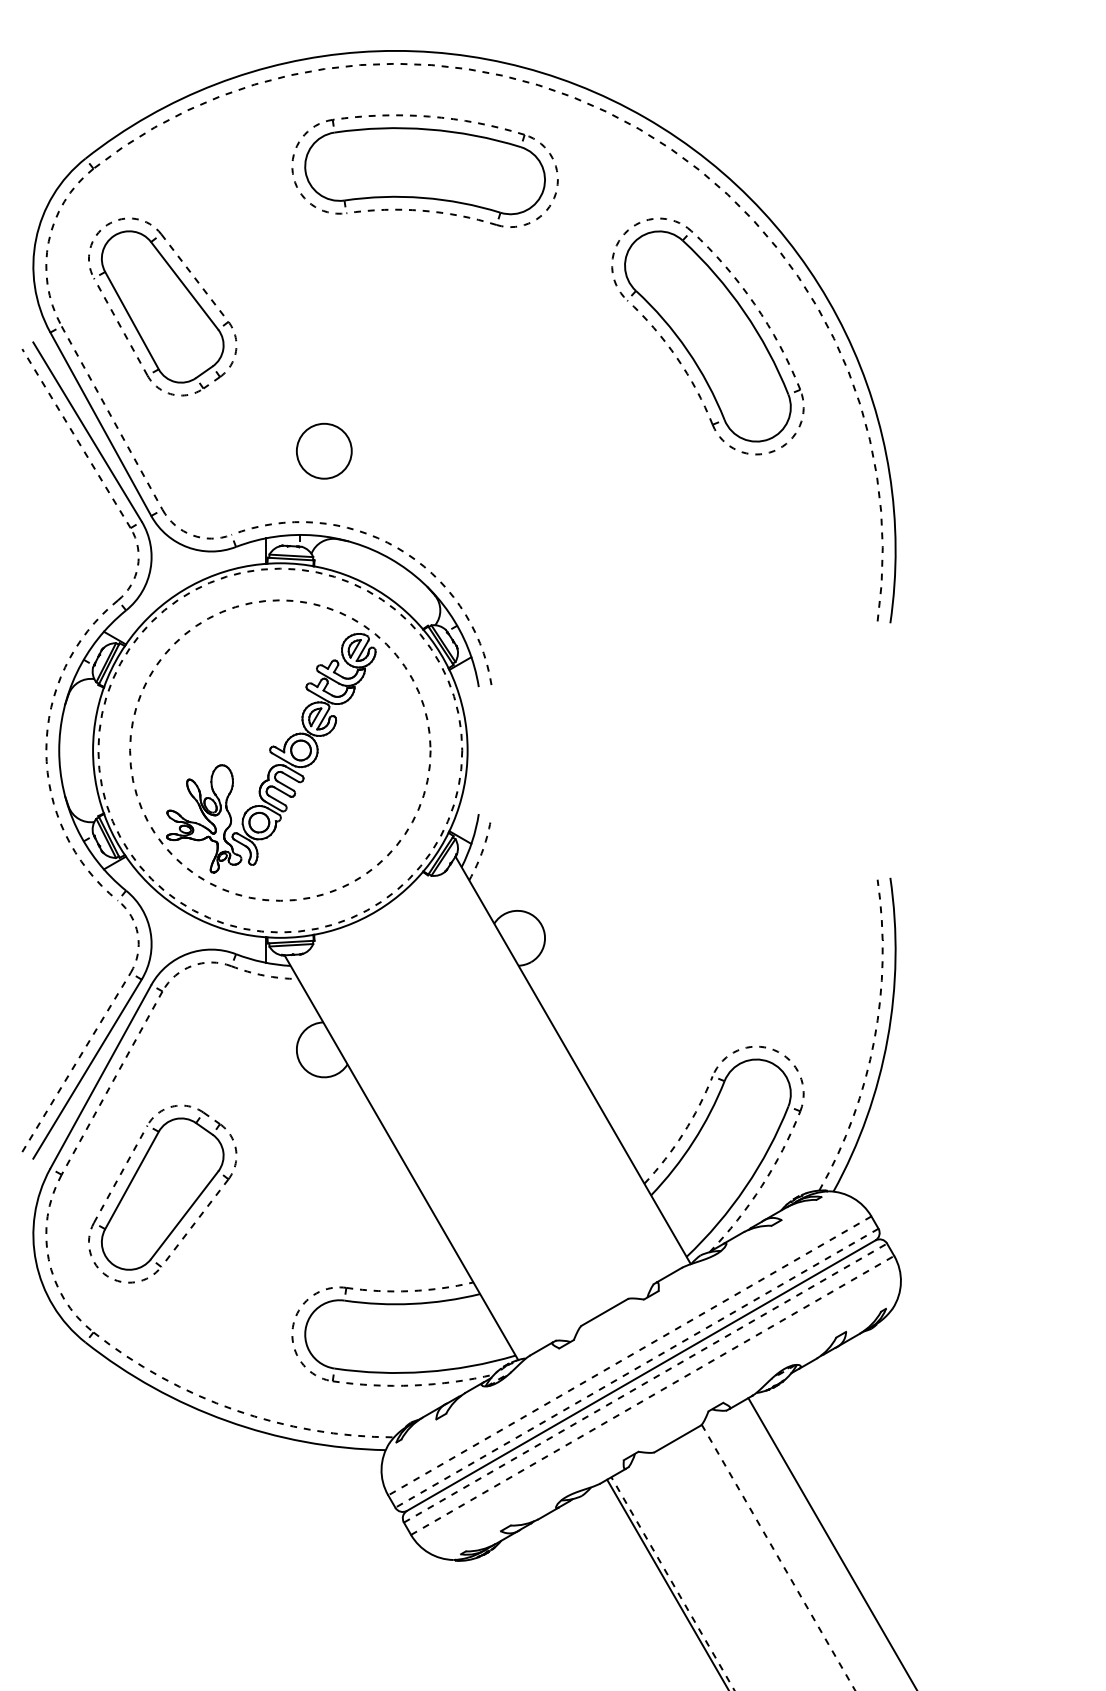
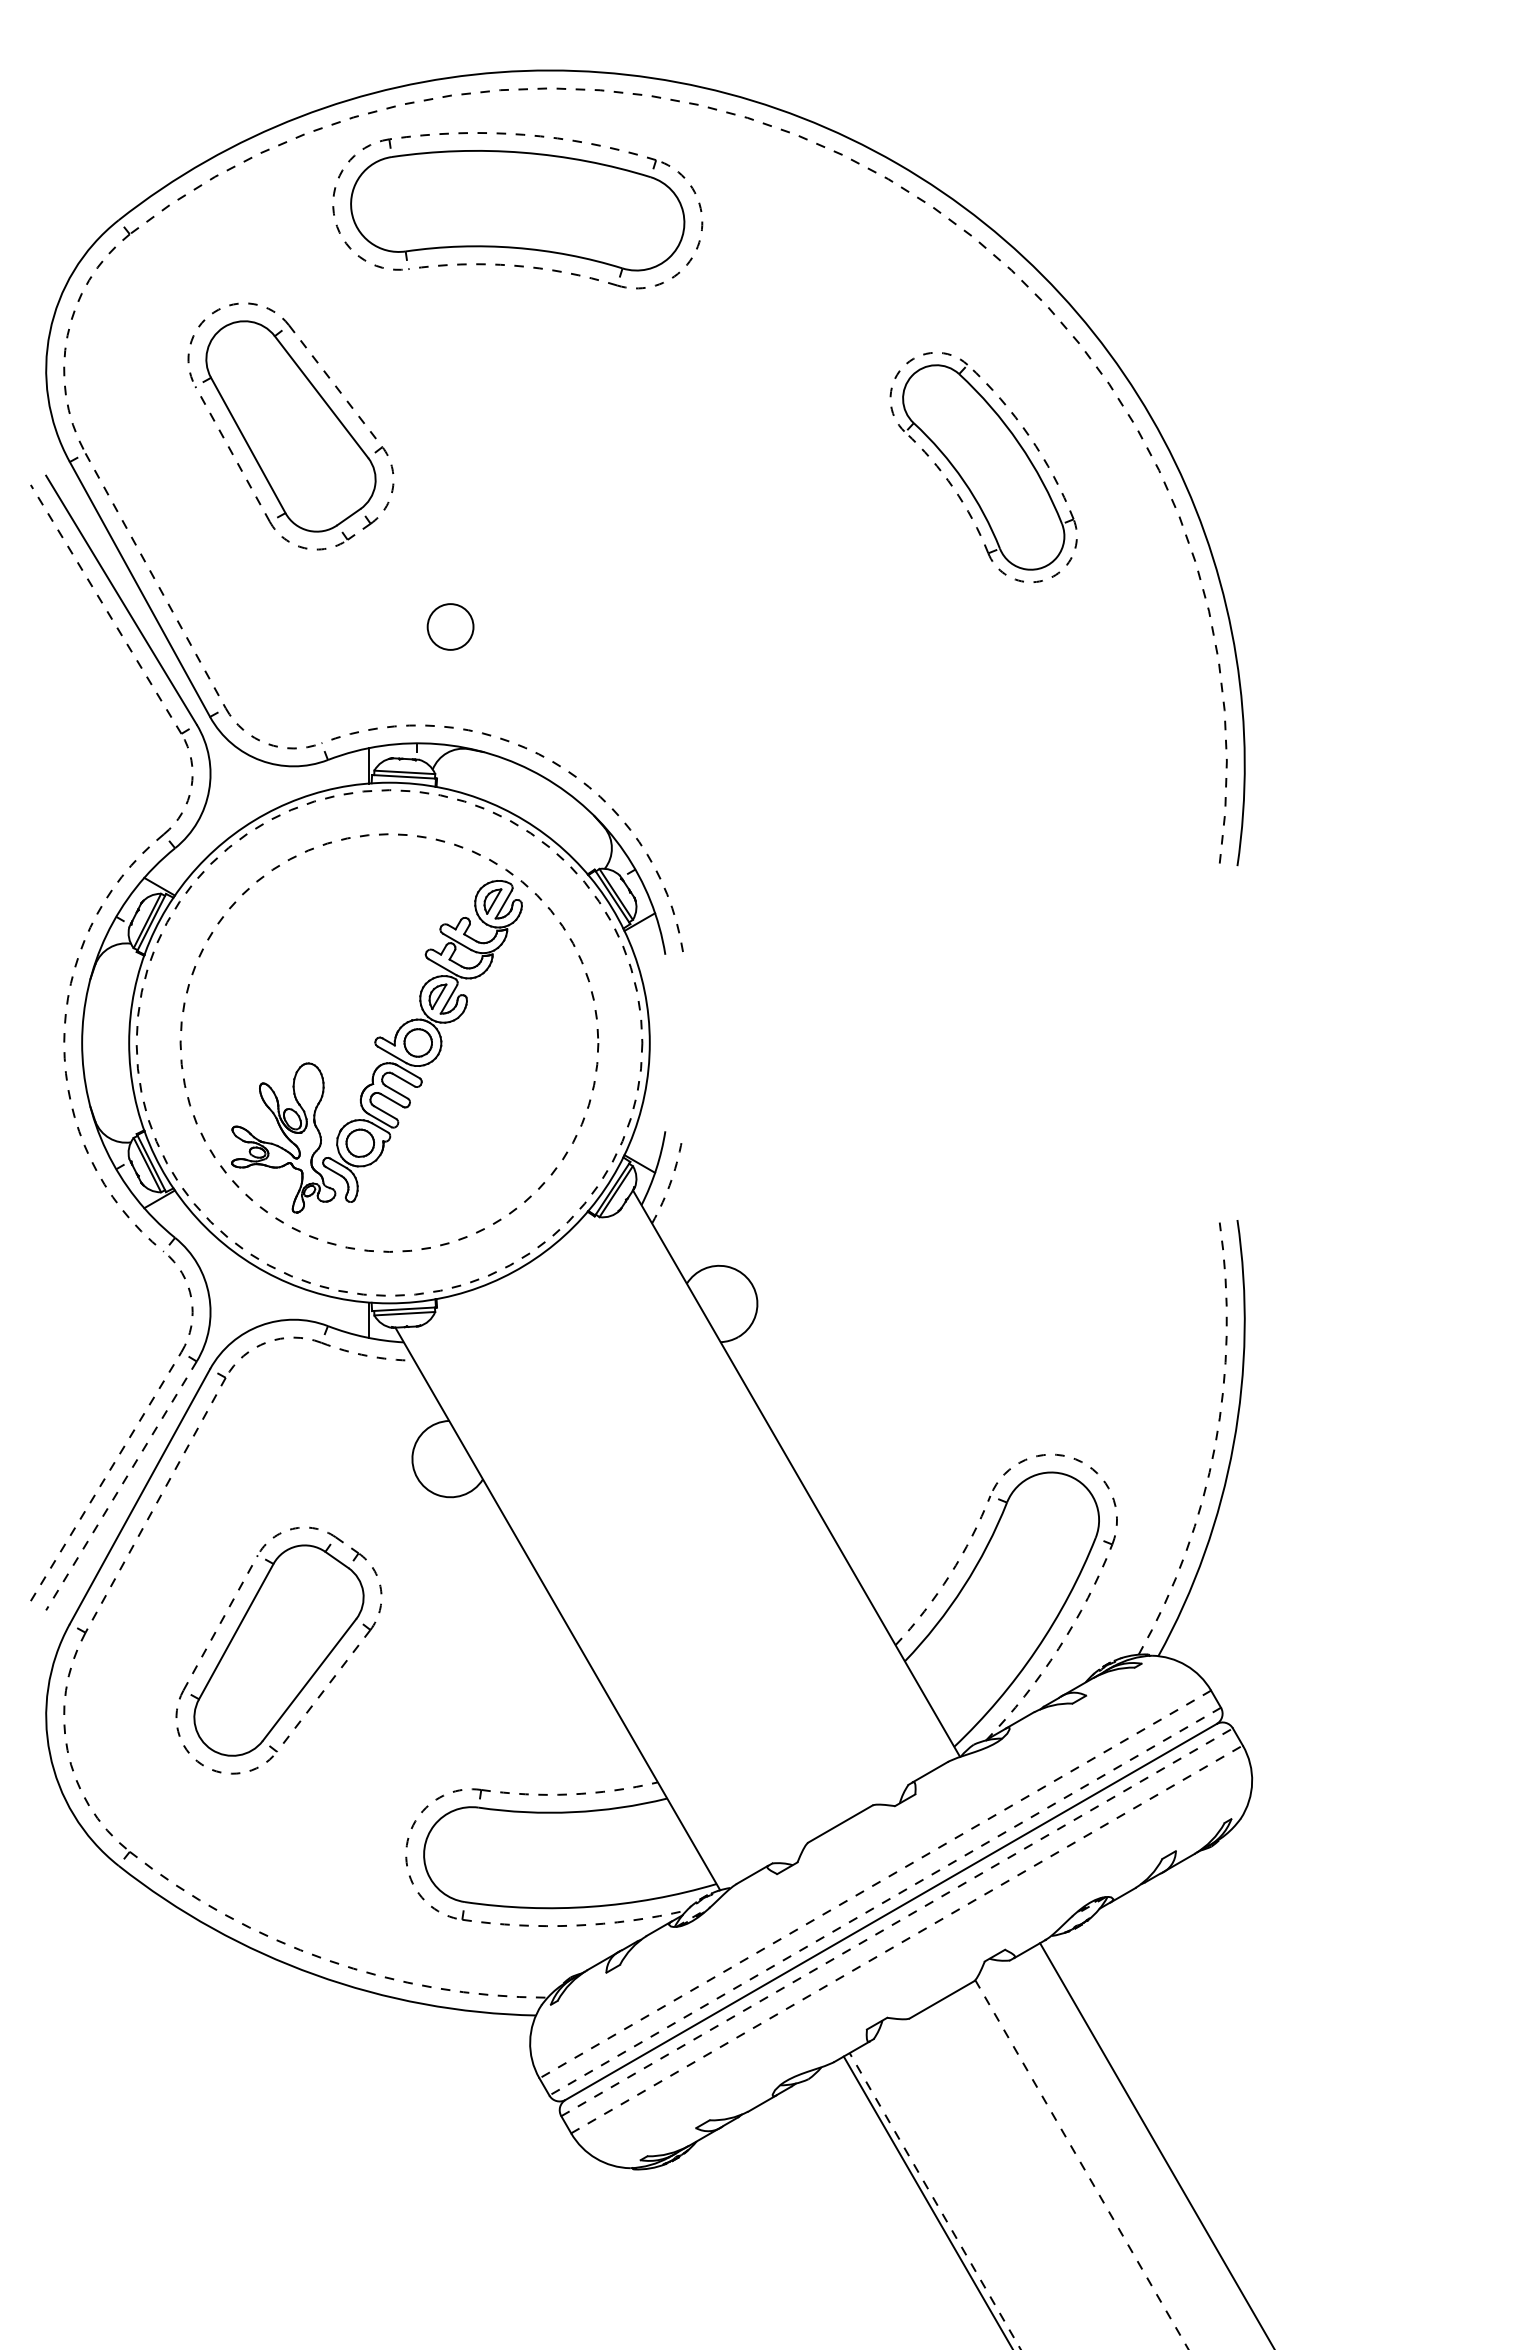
part: (424, 171) -> (517, 210), moved
part: (162, 307) -> (290, 426), moved
part: (707, 336) -> (983, 467), size x0.7
circle: (324, 450) -> (450, 626), size x0.6
line: (87, 1069) -> (121, 1486), solid -> dashed
part: (162, 1194) -> (278, 1650), moved

